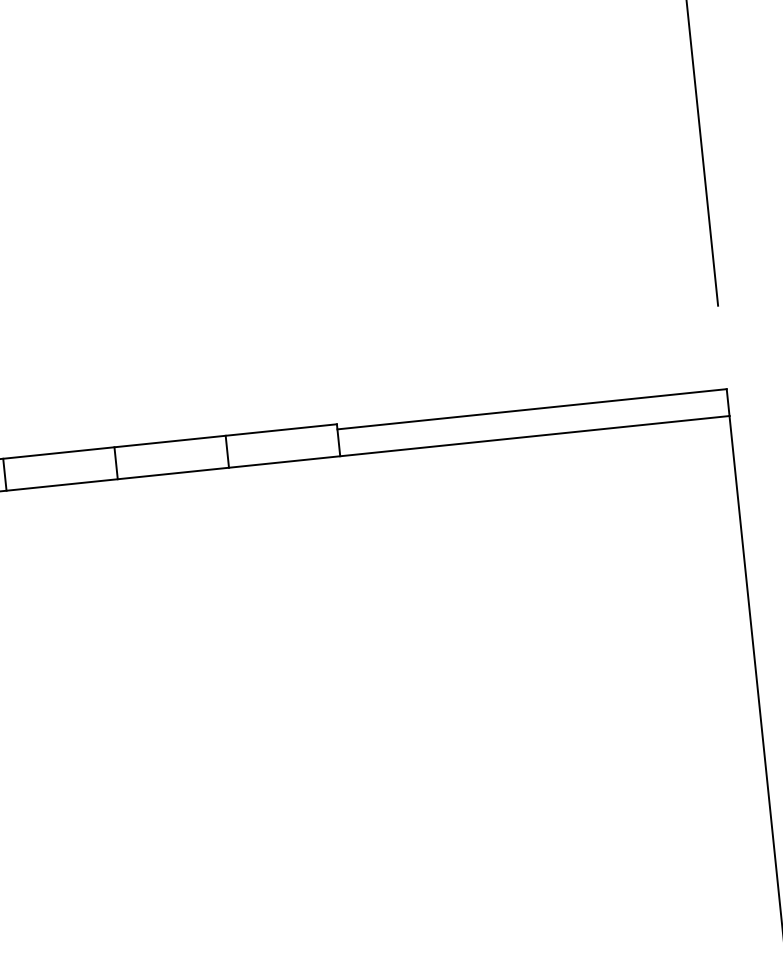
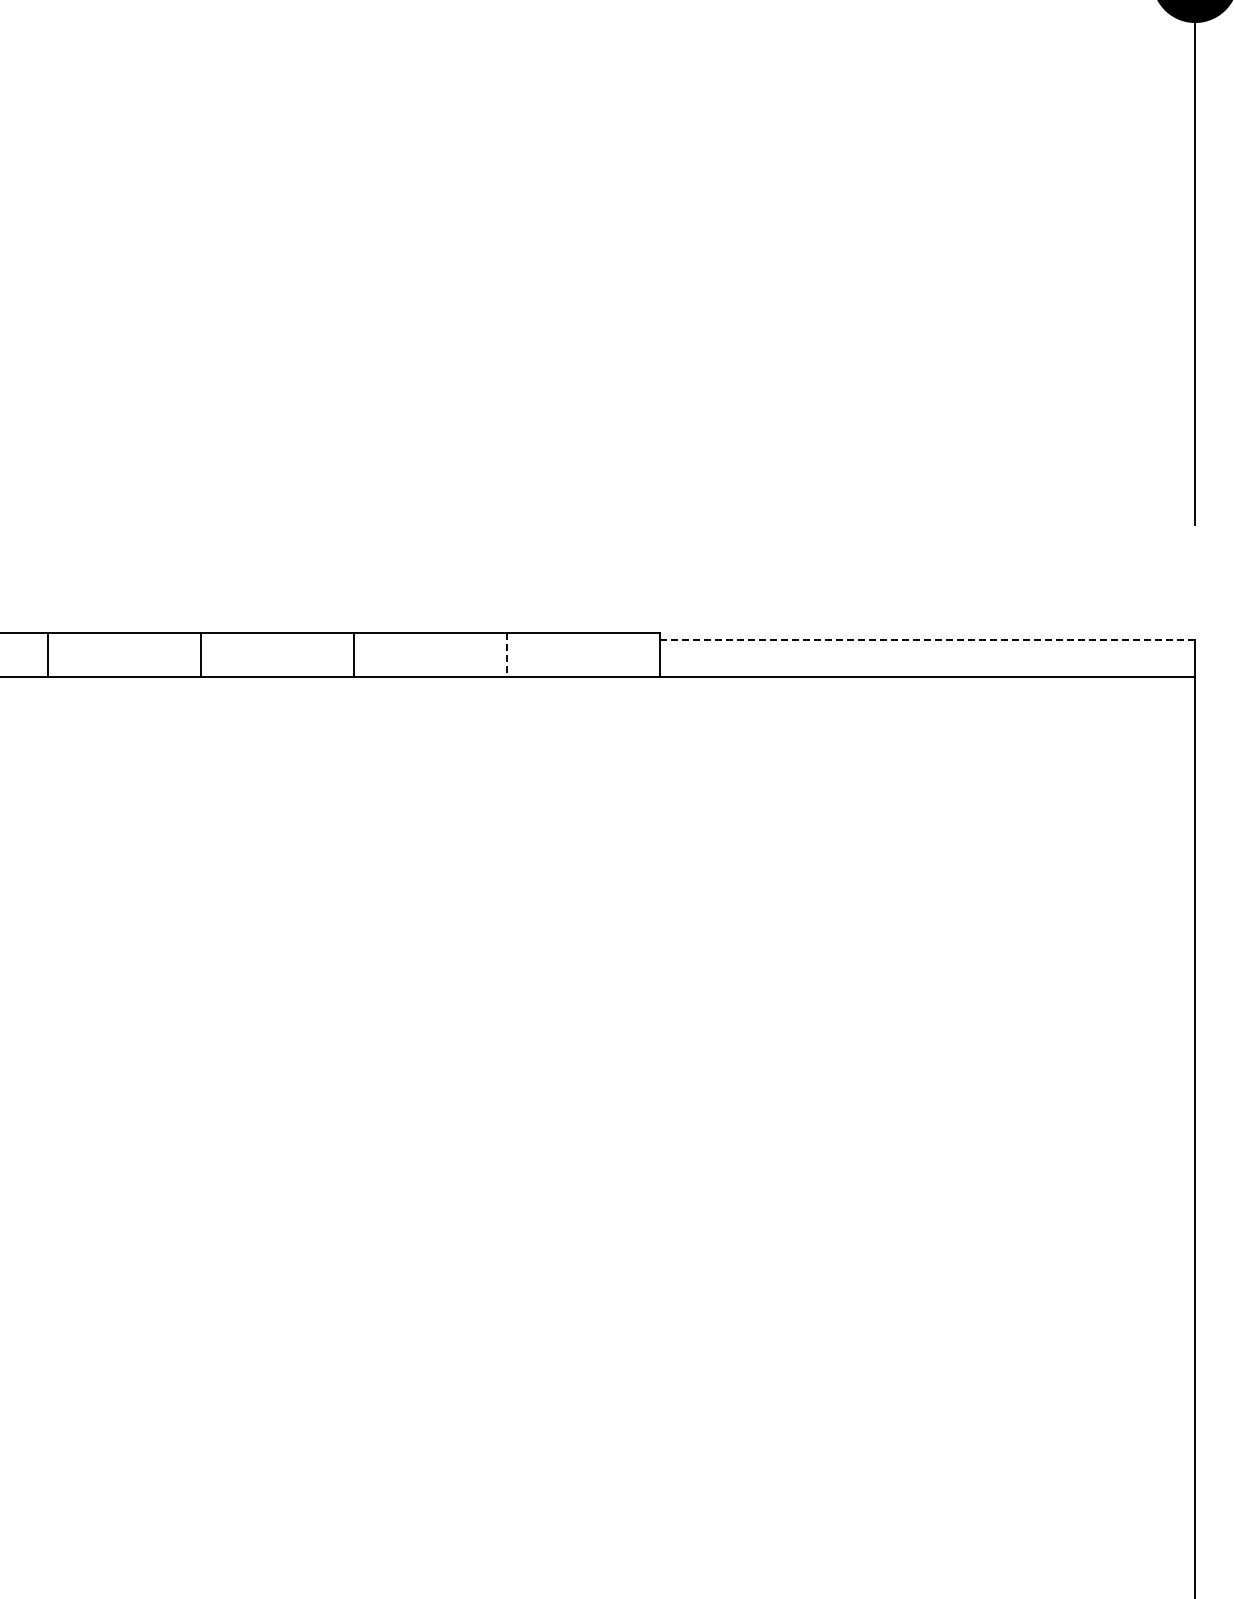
line: (532, 409) -> (927, 640), solid -> dashed
line: (227, 452) -> (506, 655), solid -> dashed

